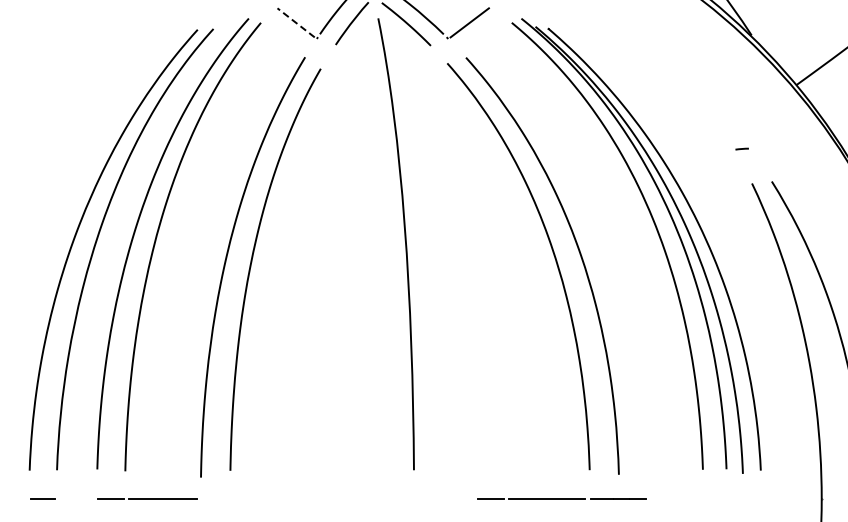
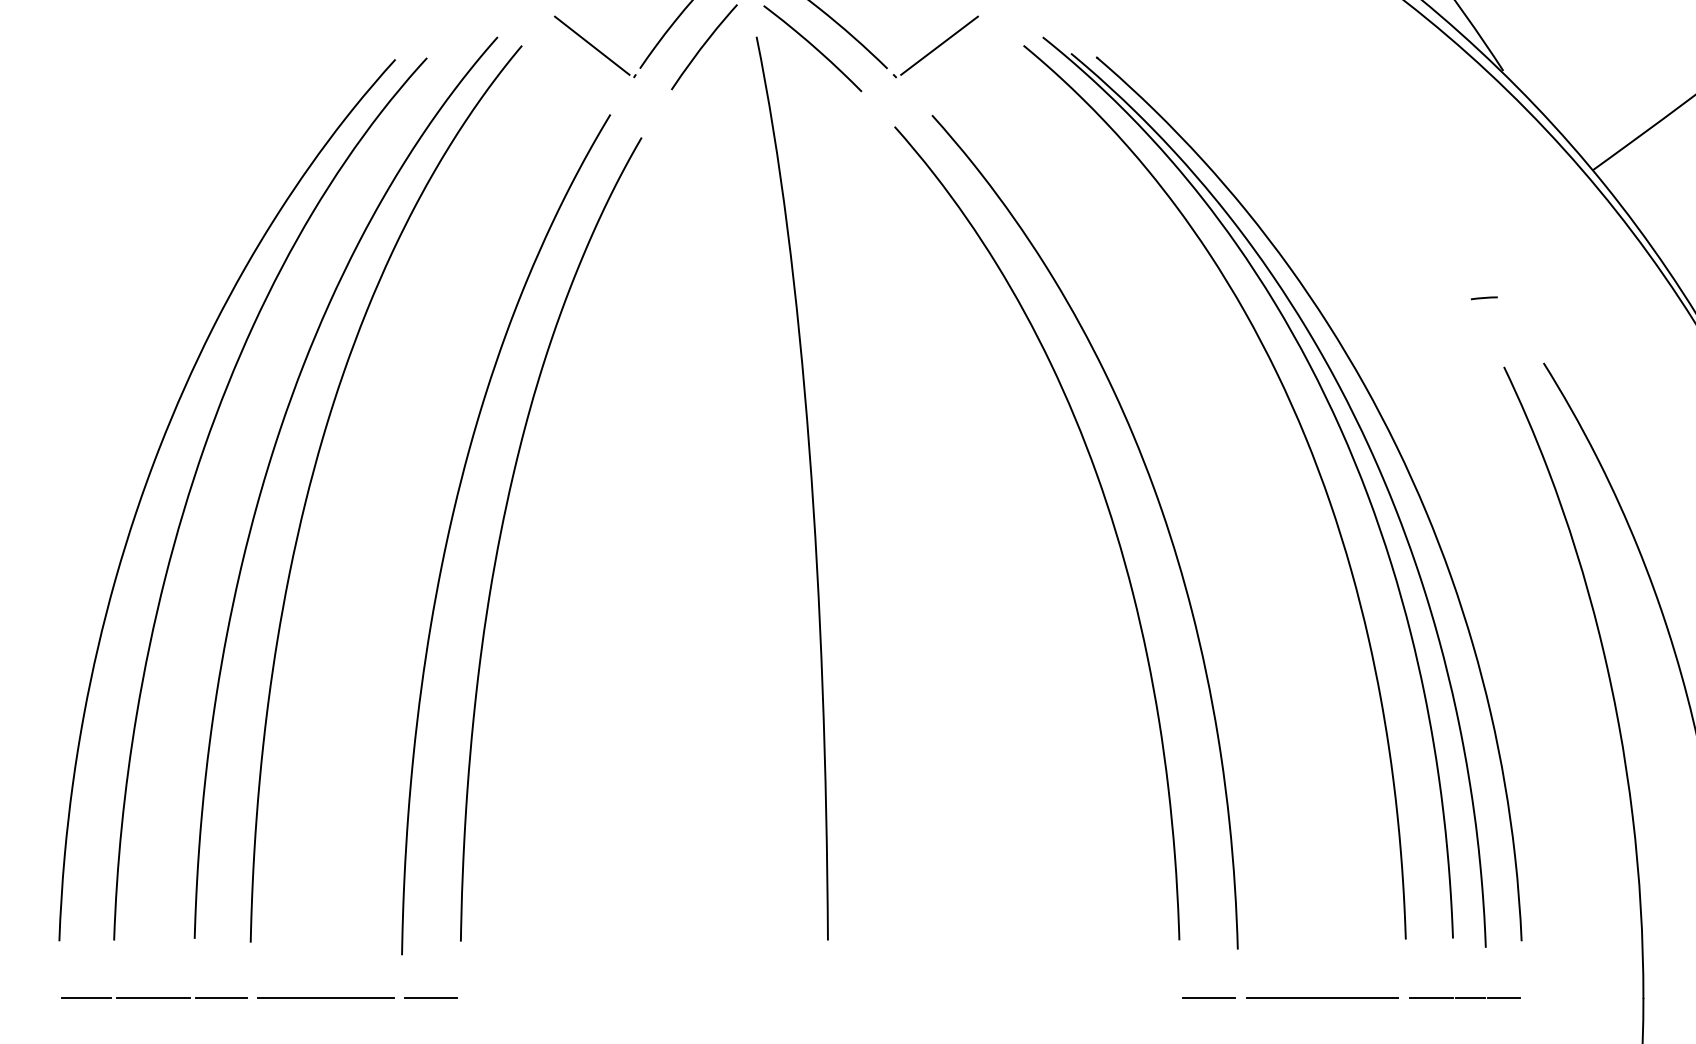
line: (296, 22) -> (593, 45), dashed -> solid
line: (76, 498) -> (153, 996), added
line: (215, 498) -> (431, 996), added
line: (561, 498) -> (1350, 996), moved

